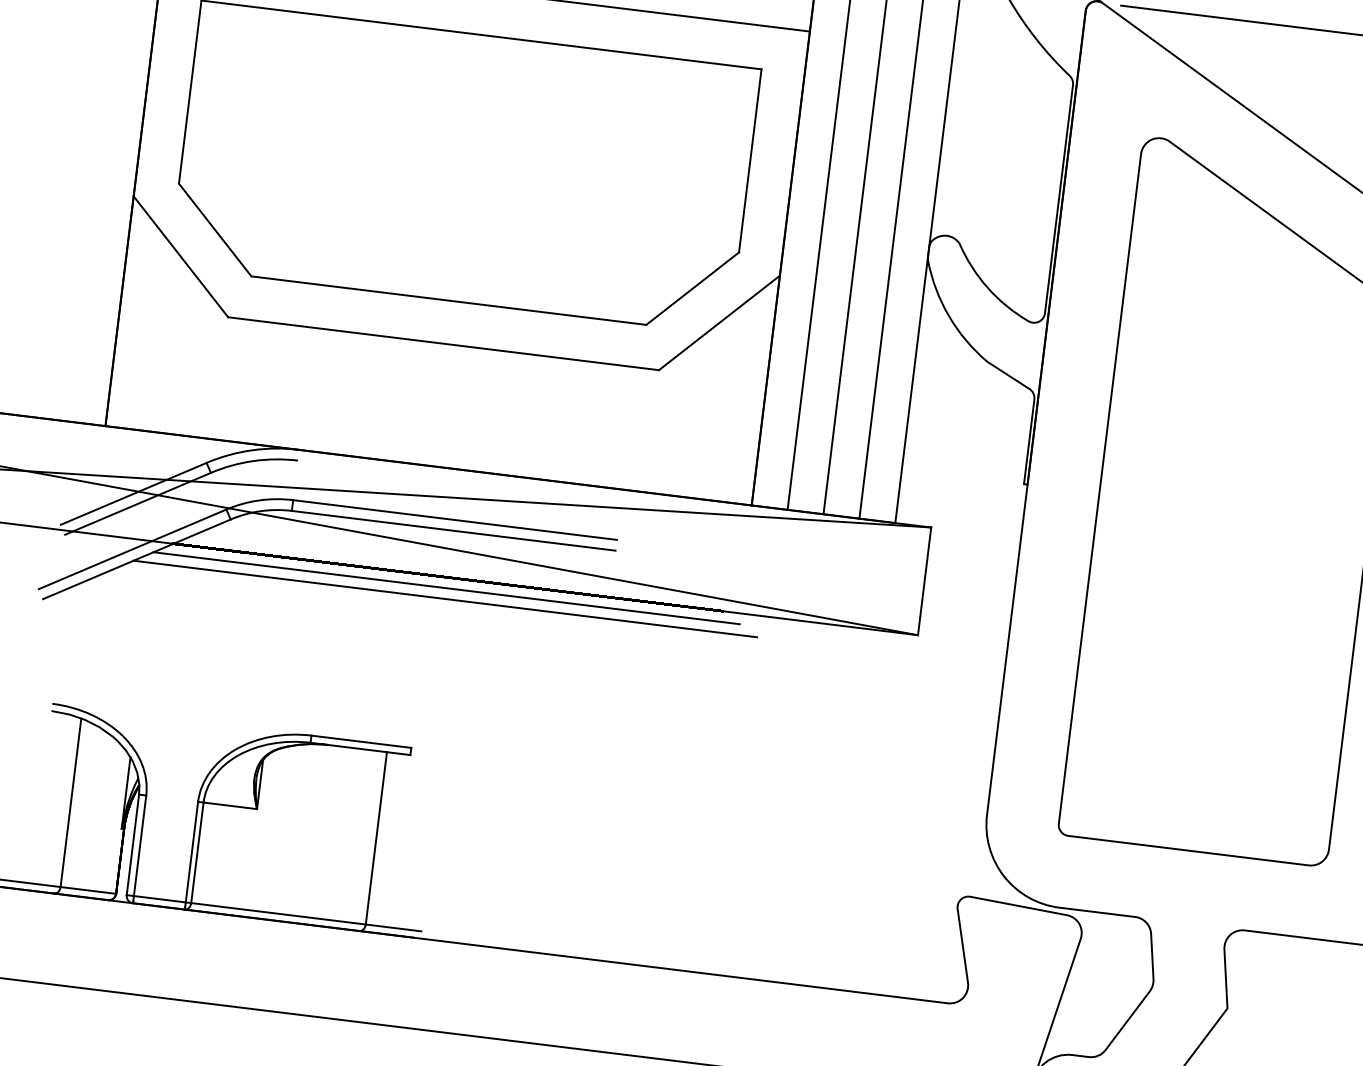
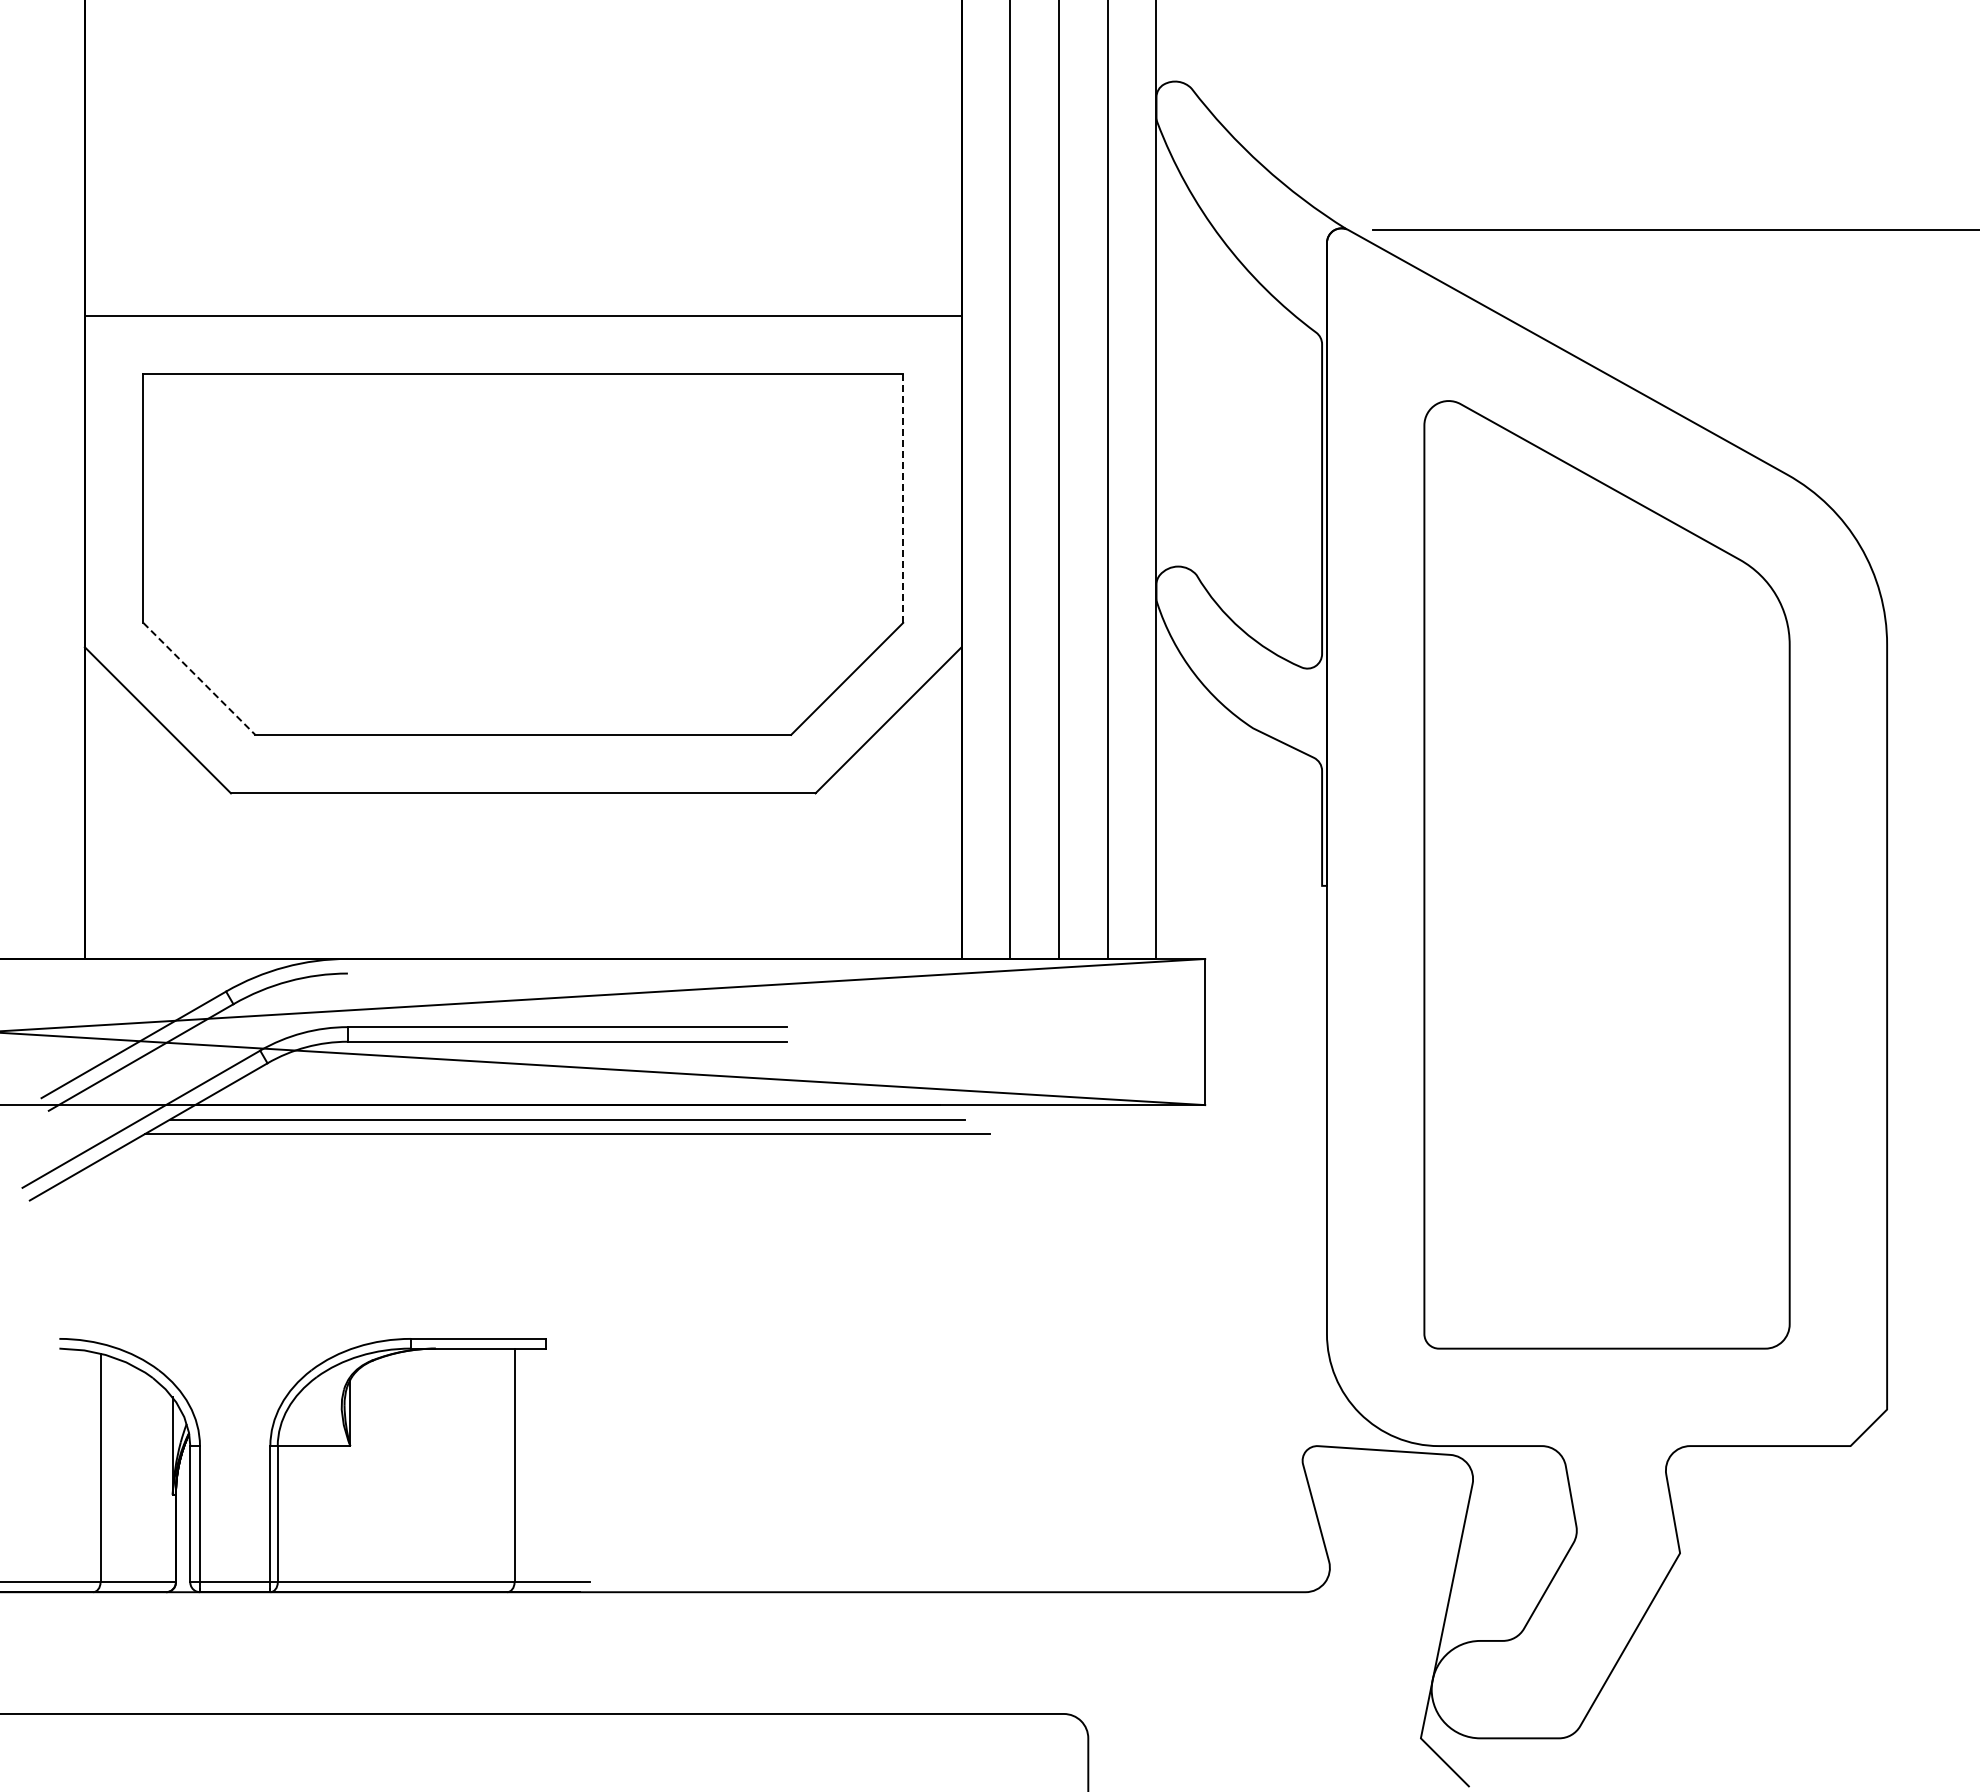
line: (750, 160) -> (903, 498), solid -> dashed
line: (215, 230) -> (199, 679), solid -> dashed

